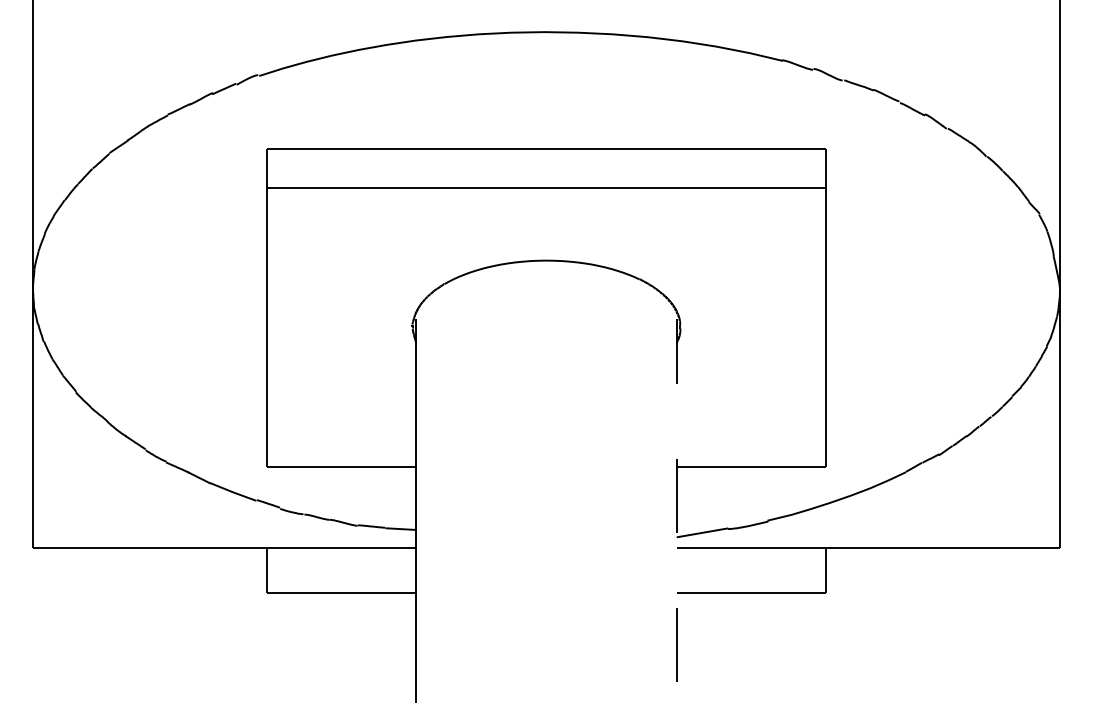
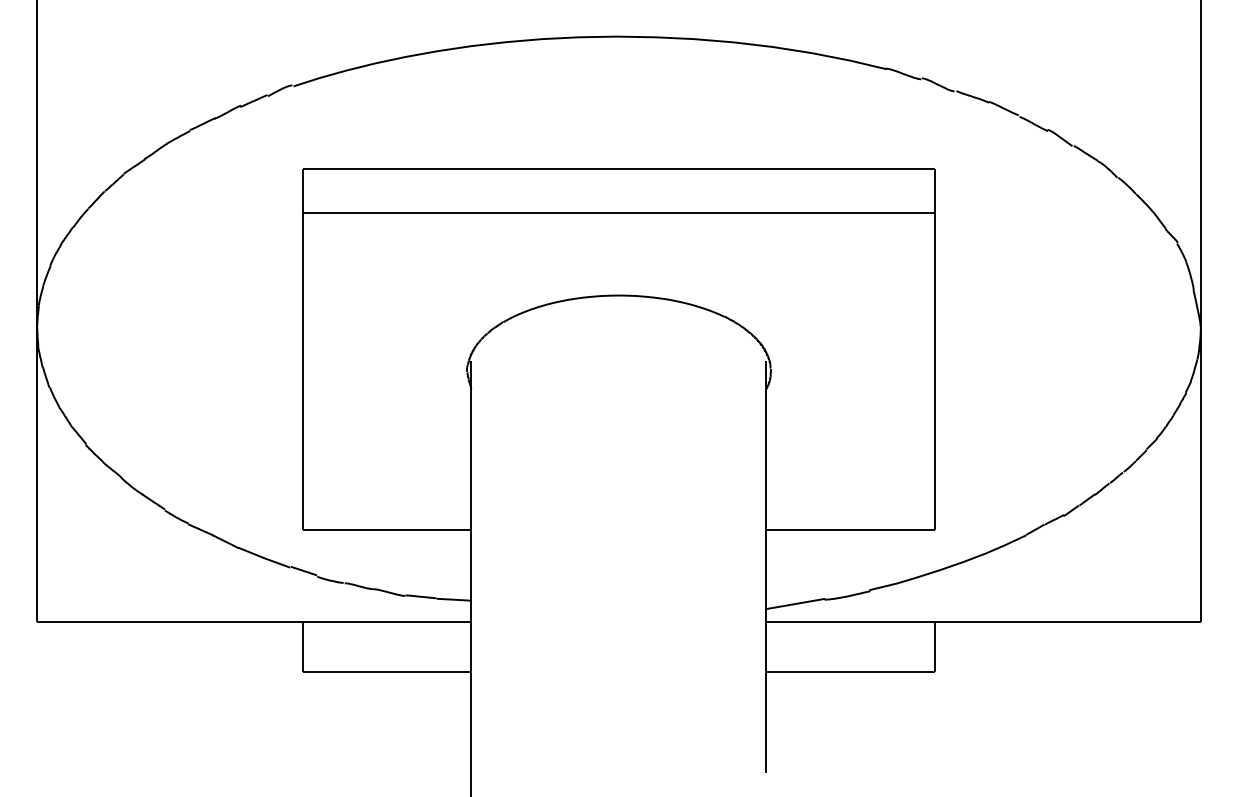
line: (676, 500) -> (766, 567), dashed -> solid

